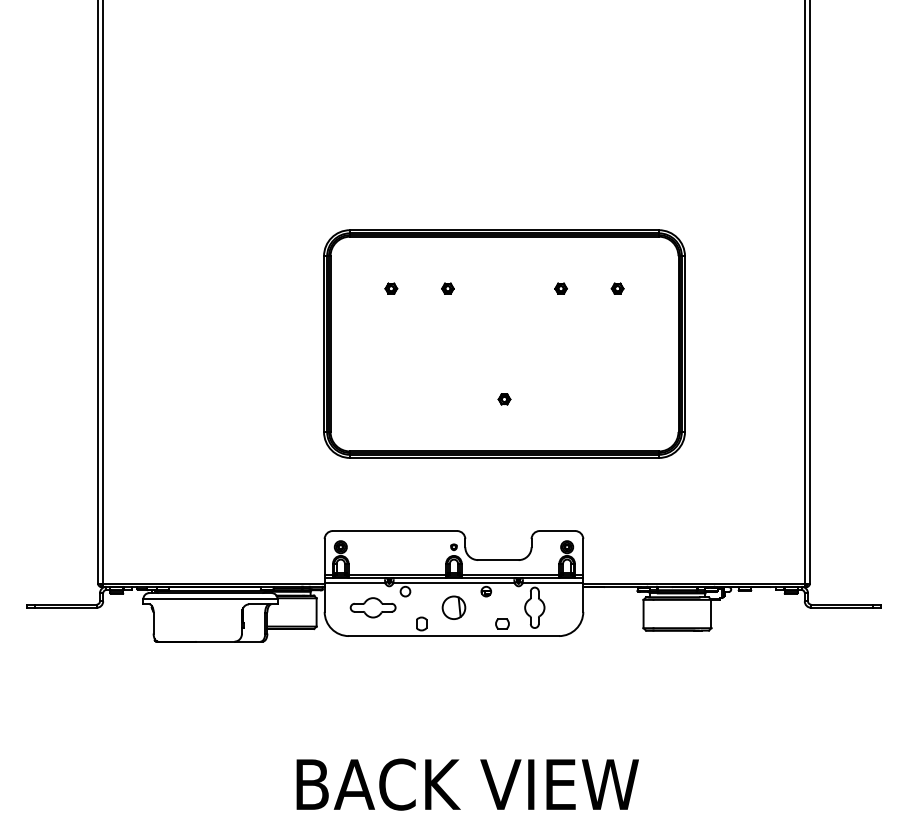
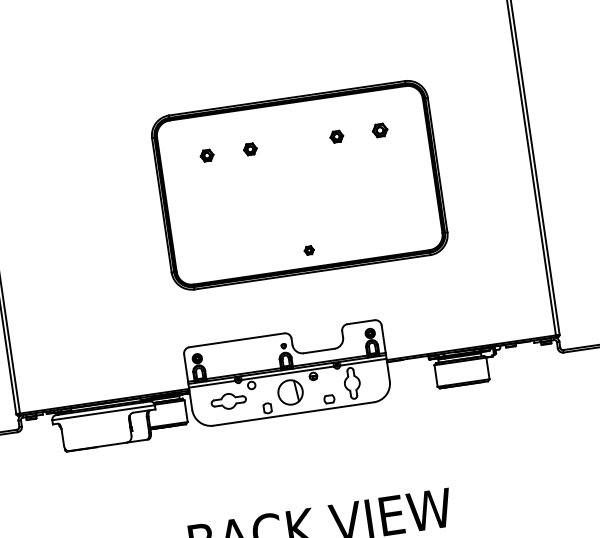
part: (391, 288) -> (207, 155), size x1.4
part: (447, 288) -> (250, 149), size x1.4
part: (560, 288) -> (336, 136), size x1.4
part: (617, 288) -> (379, 130), size x1.6
part: (504, 399) -> (309, 250), moved
part: (453, 607) -> (290, 392), size x1.4

